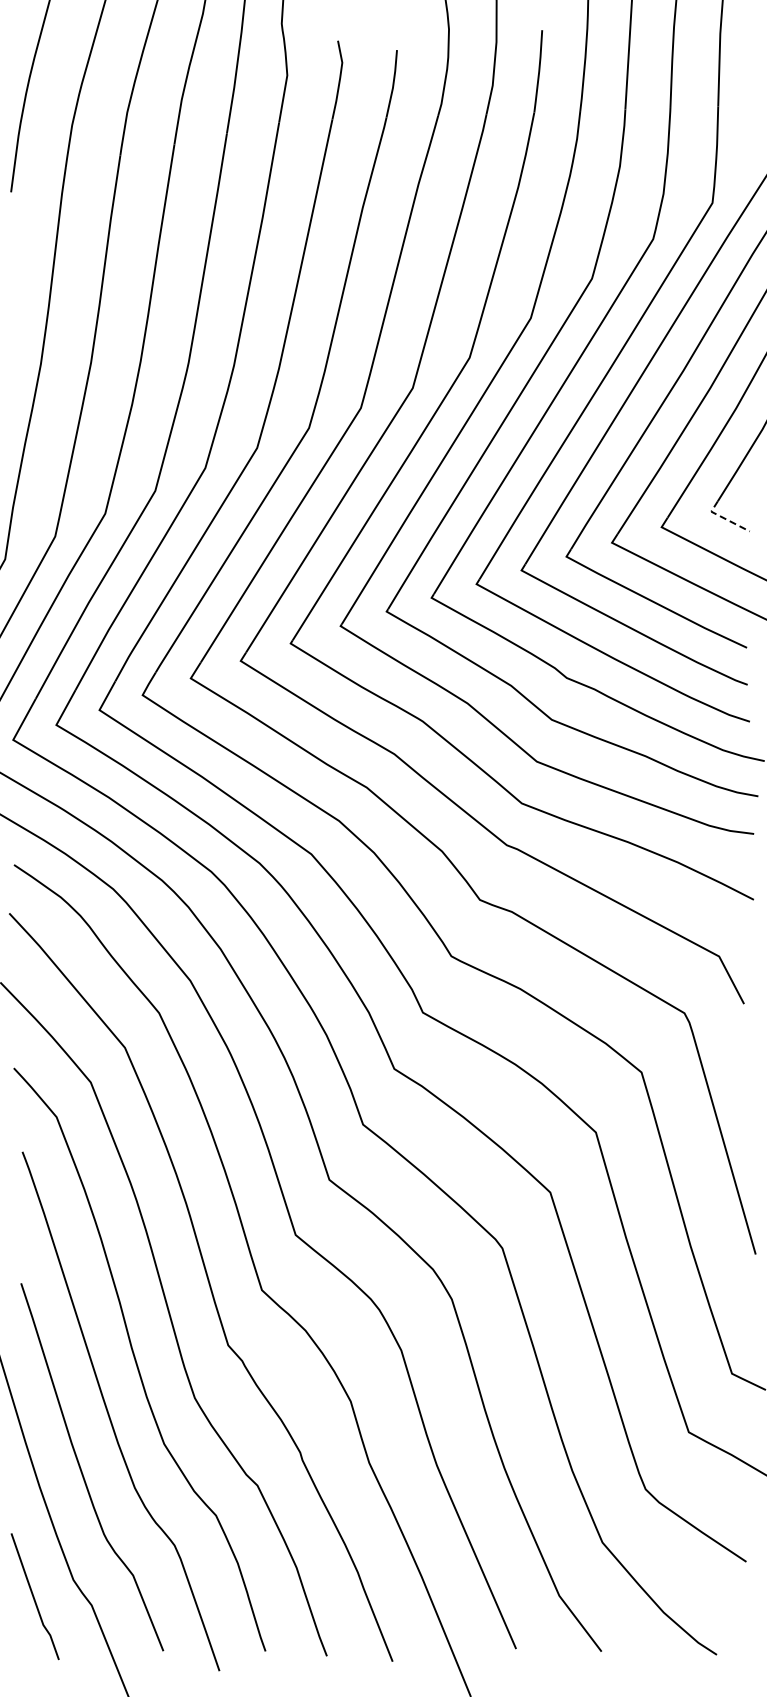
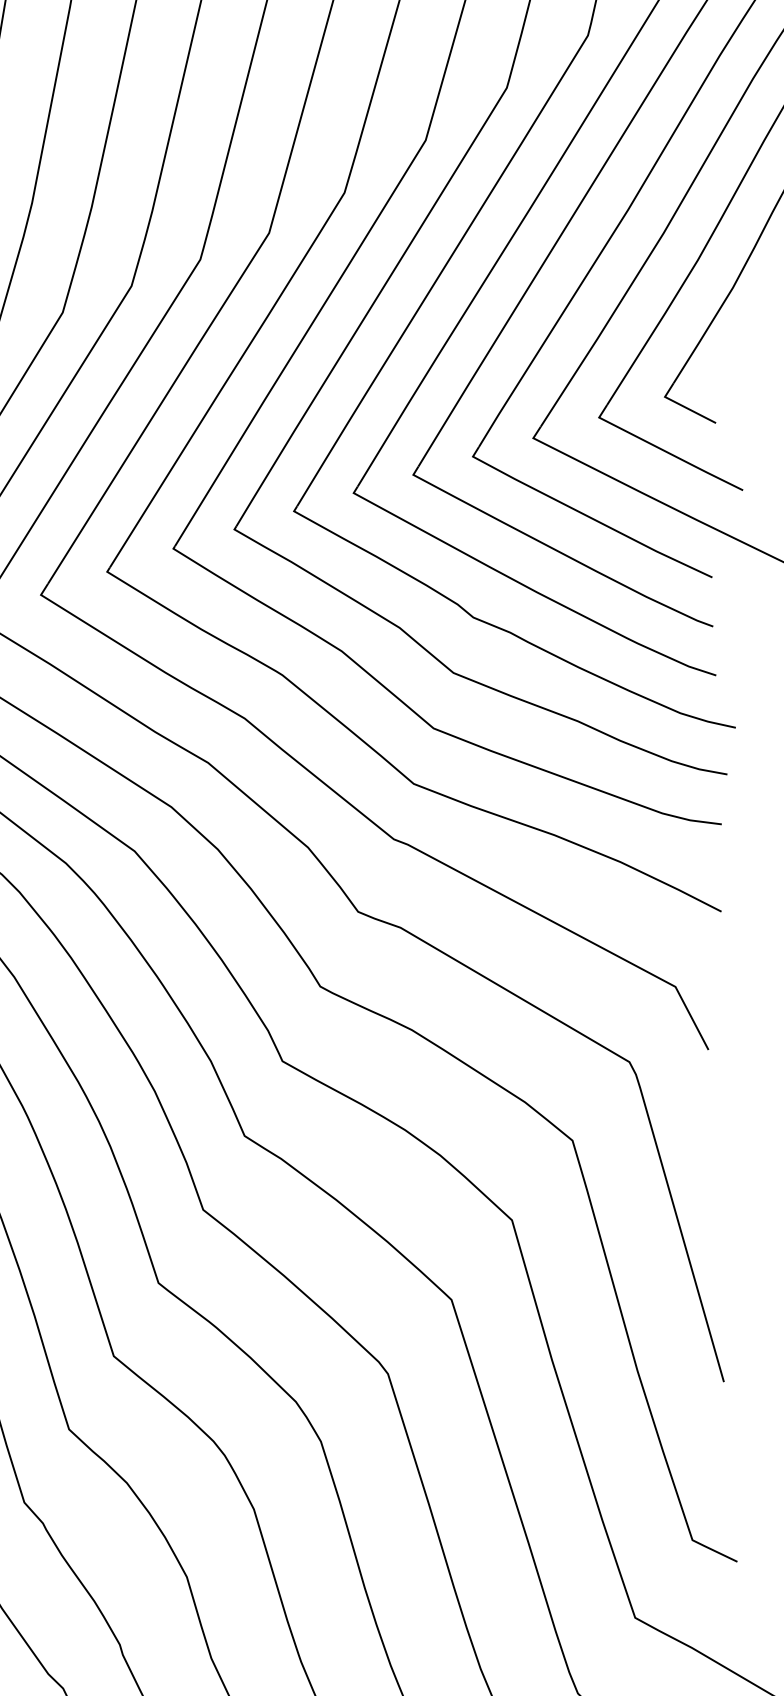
line: (724, 518) -> (682, 405), dashed -> solid

